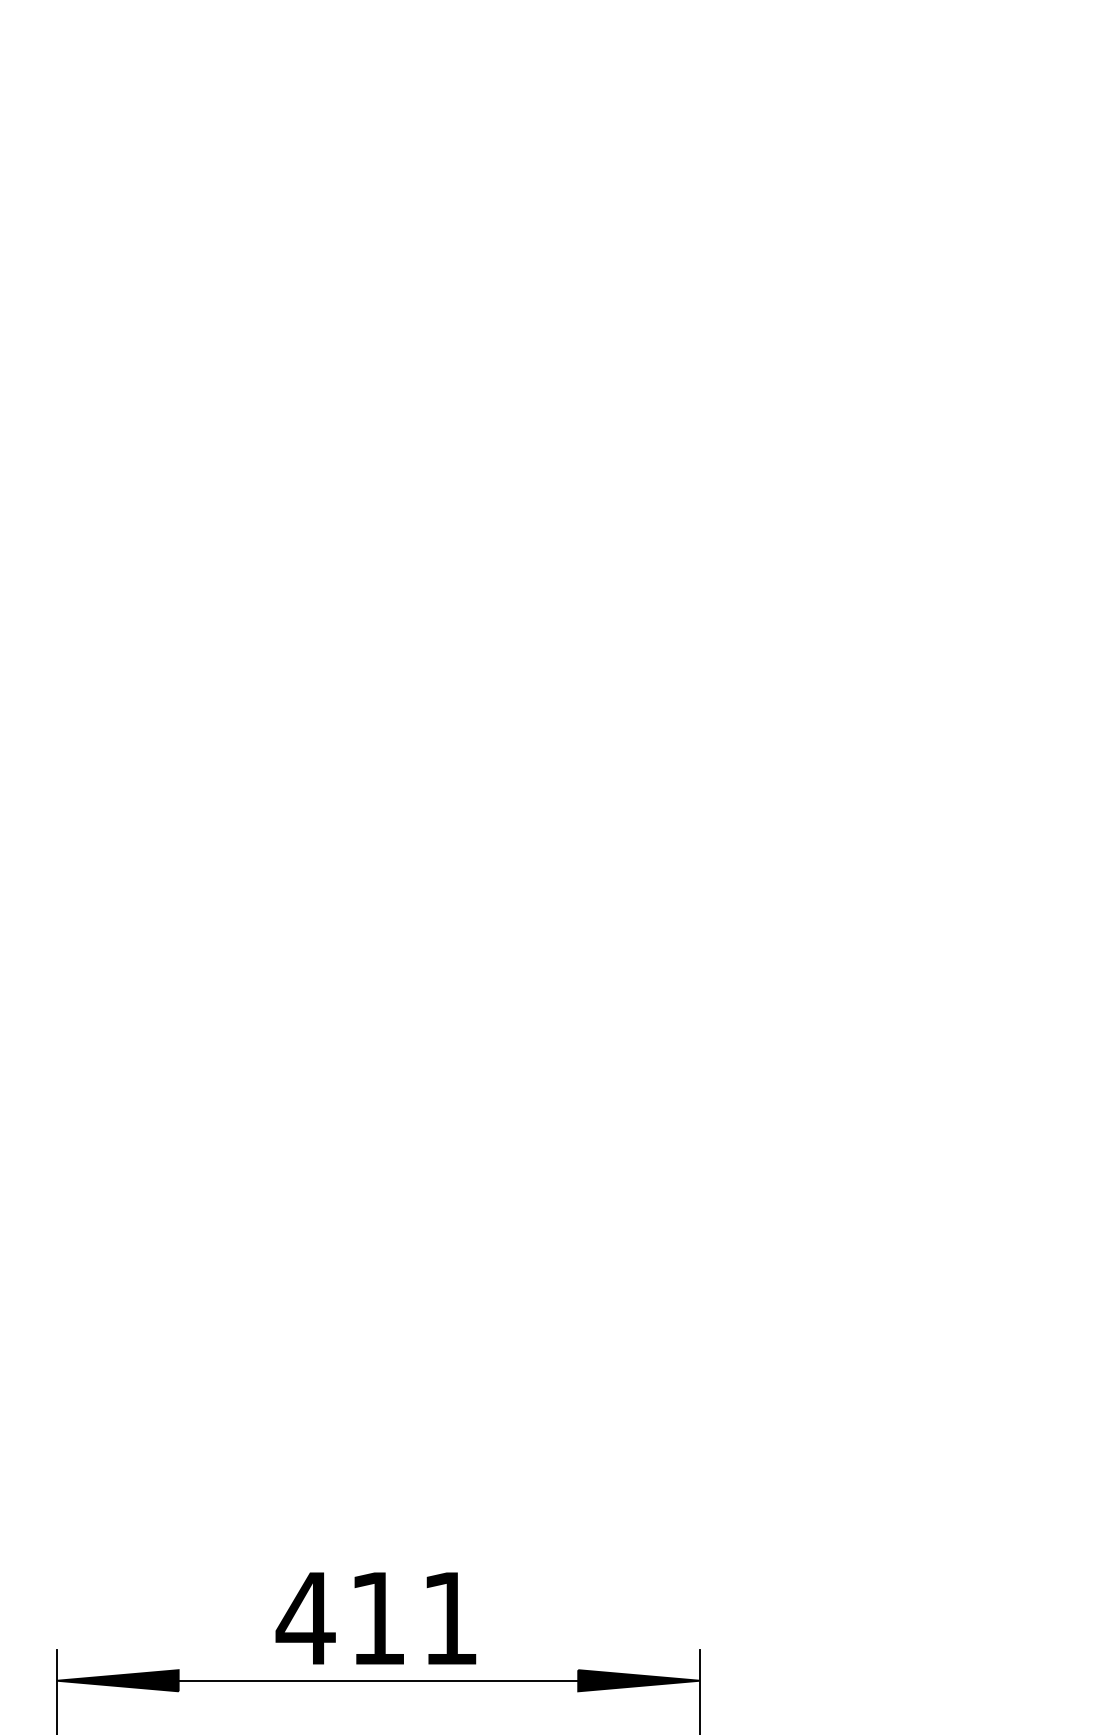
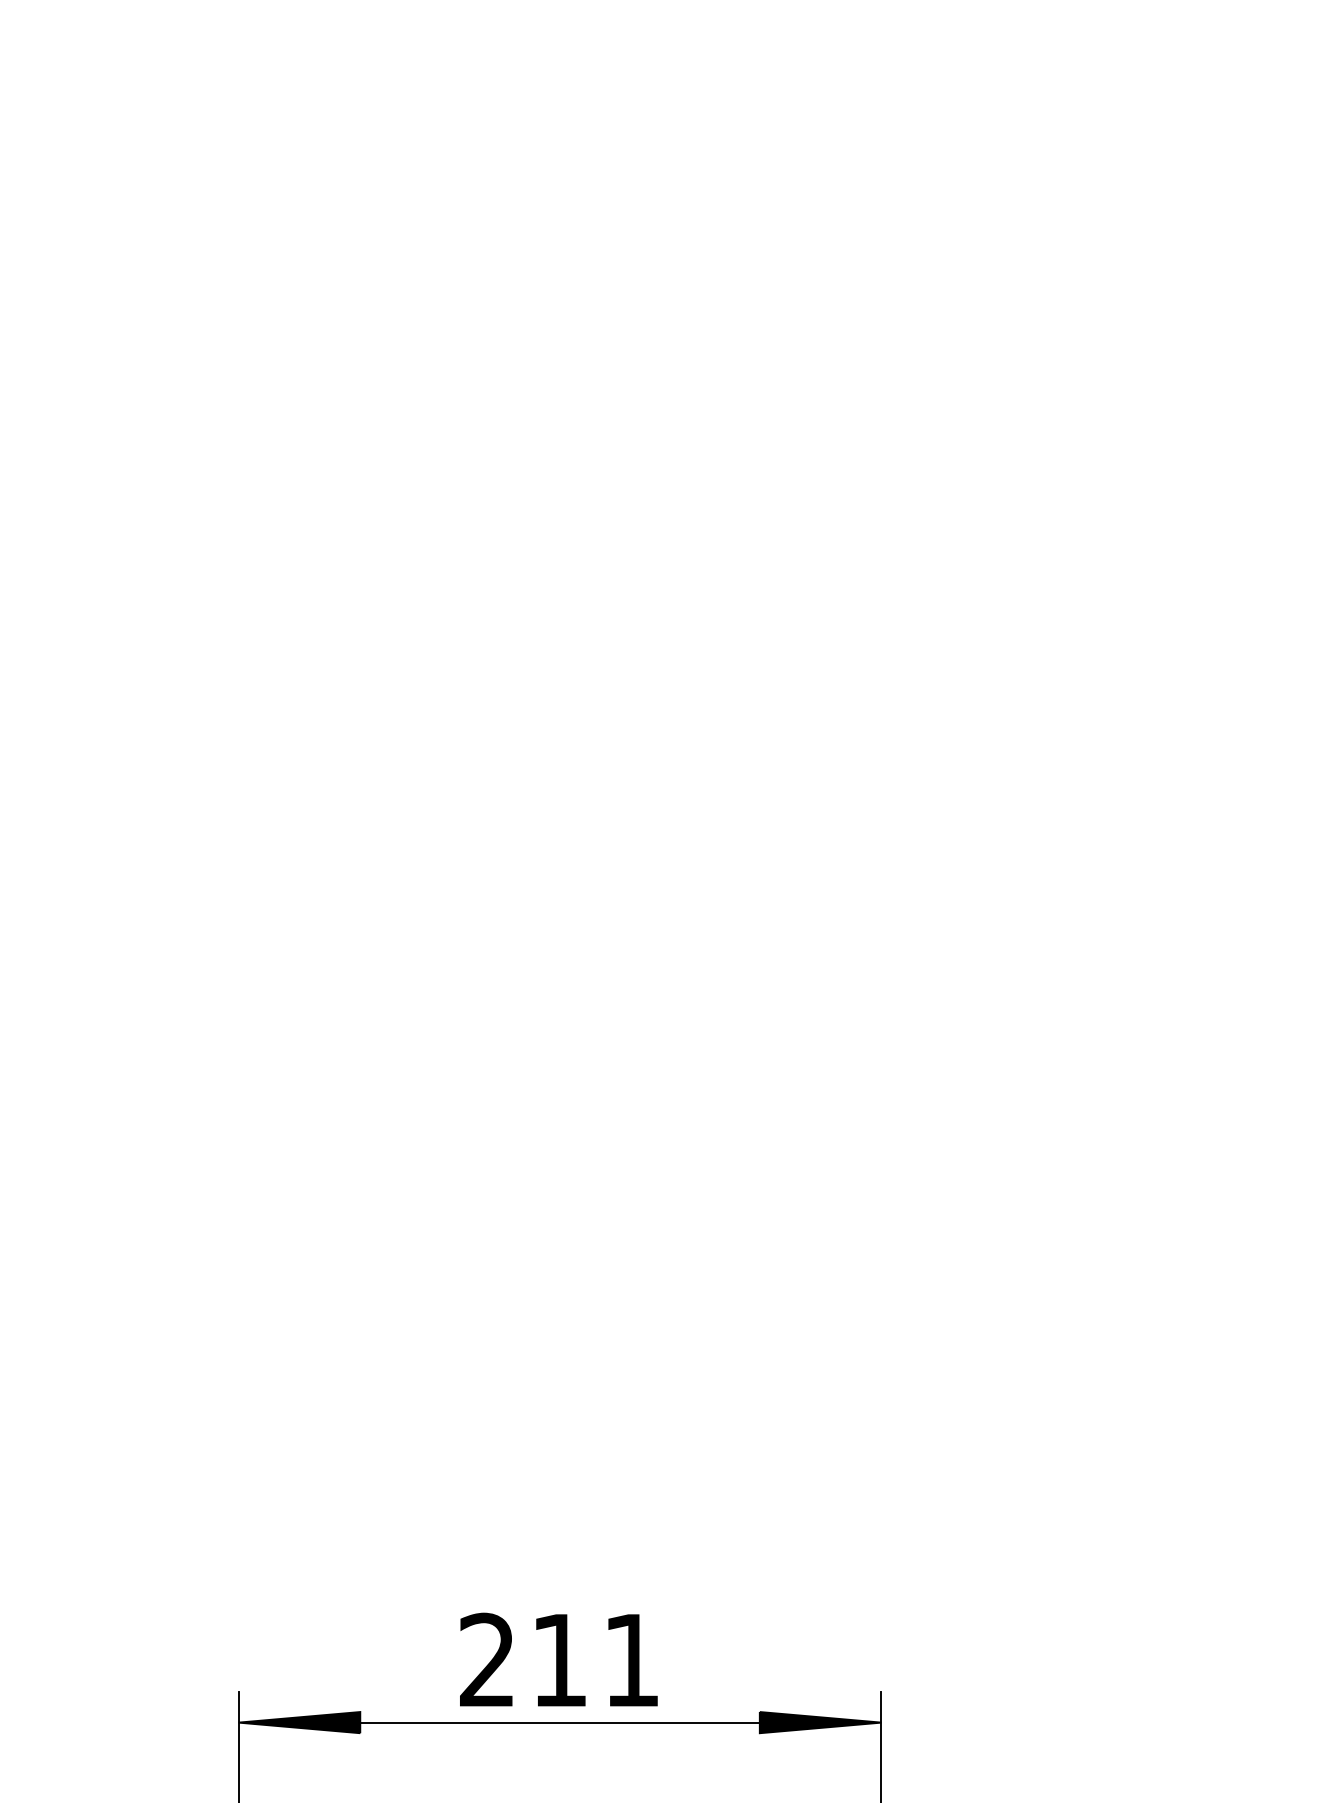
text: (305, 1617) -> (487, 1659), 411 -> 211

